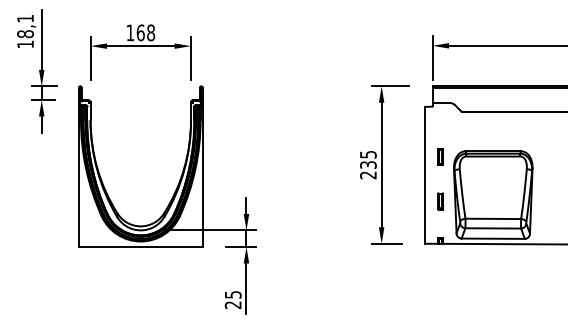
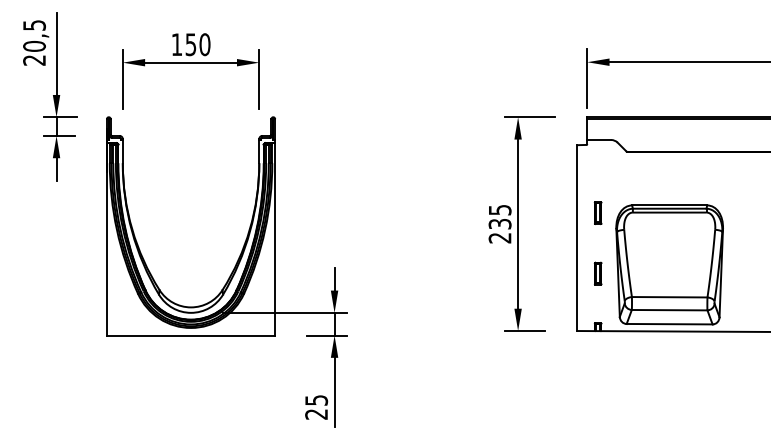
text: (25, 31) -> (34, 42), 18,1 -> 20,5
text: (145, 32) -> (197, 44), 168 -> 150

